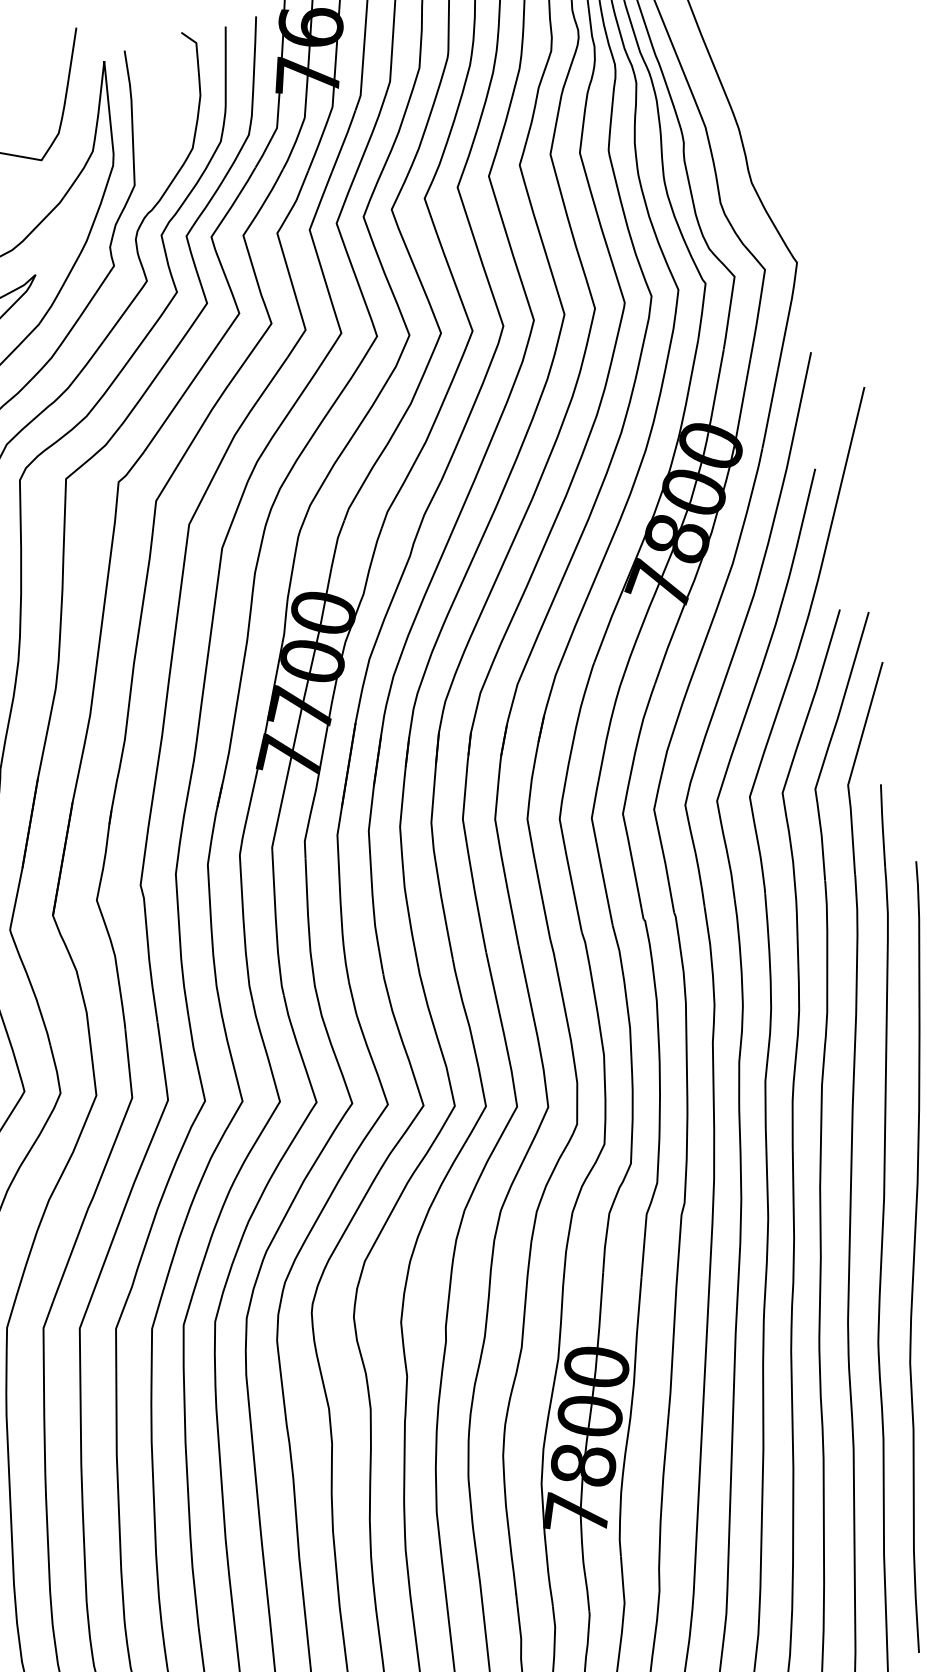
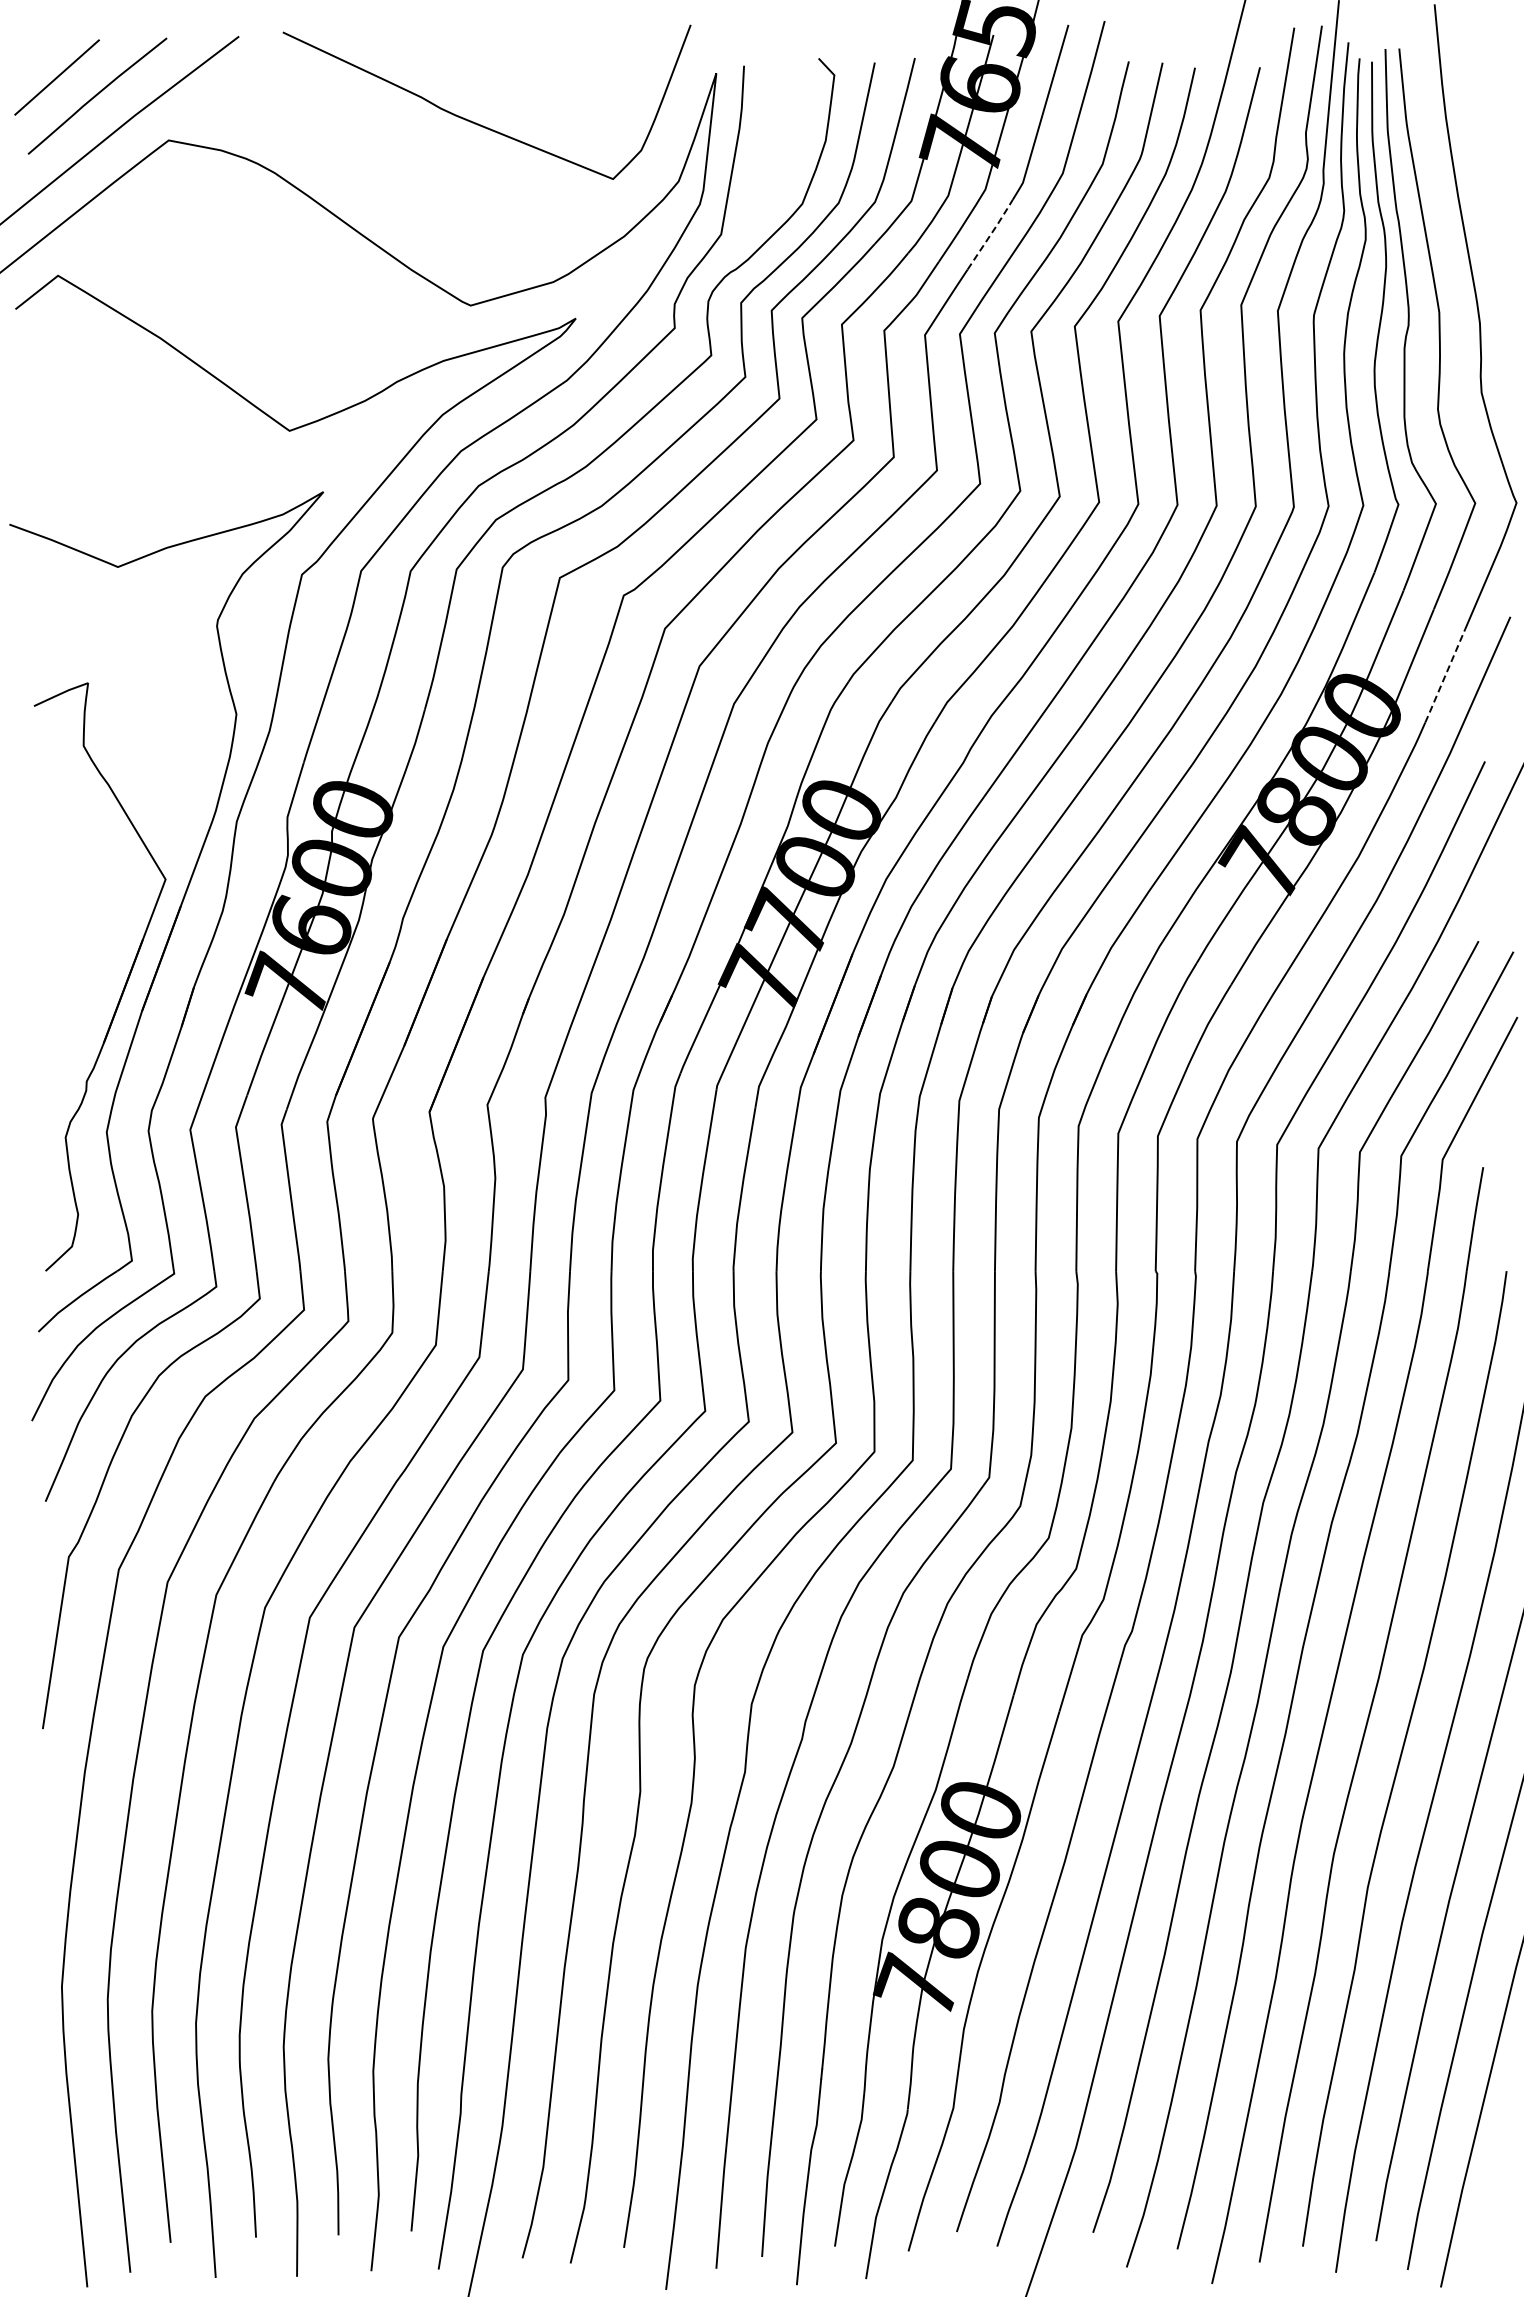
line: (344, 140) -> (991, 233), solid -> dashed
line: (770, 409) -> (1445, 676), solid -> dashed

